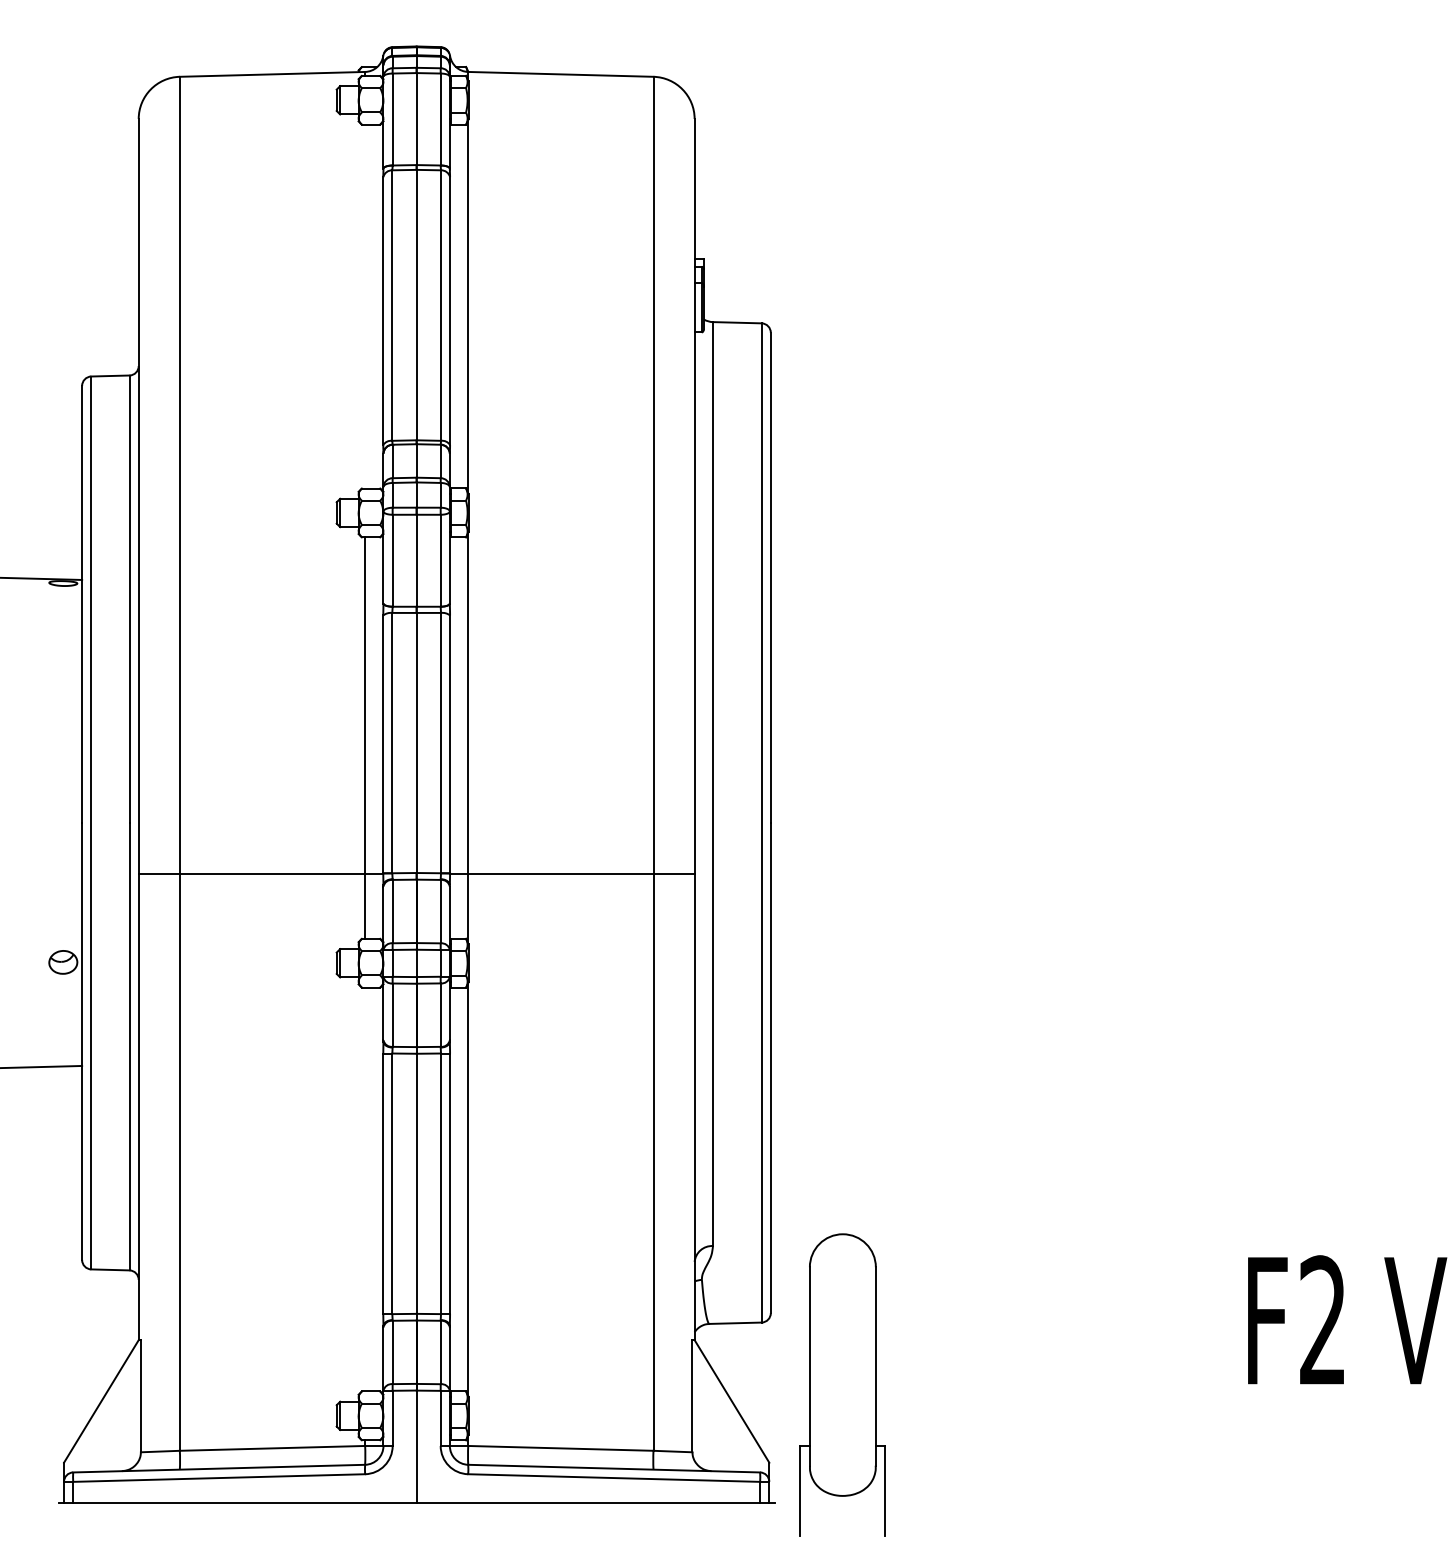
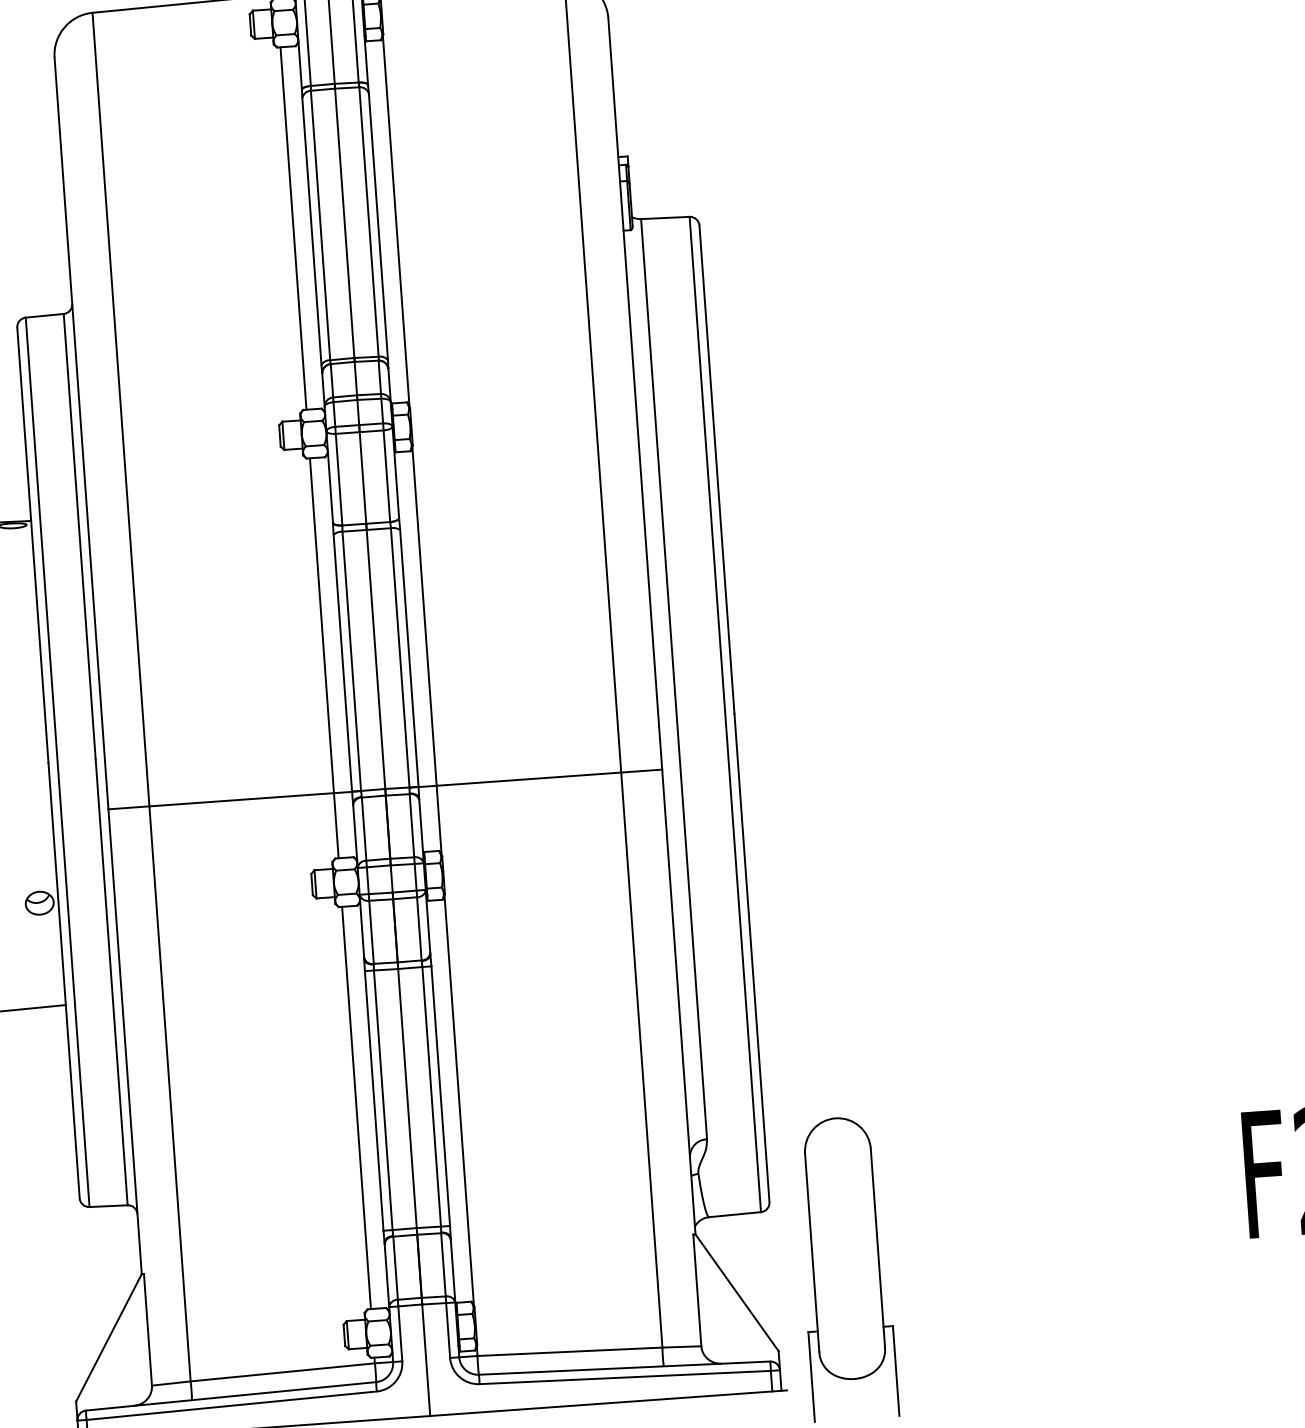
line: (365, 306) -> (293, 228), added
line: (365, 1189) -> (356, 1107), added

